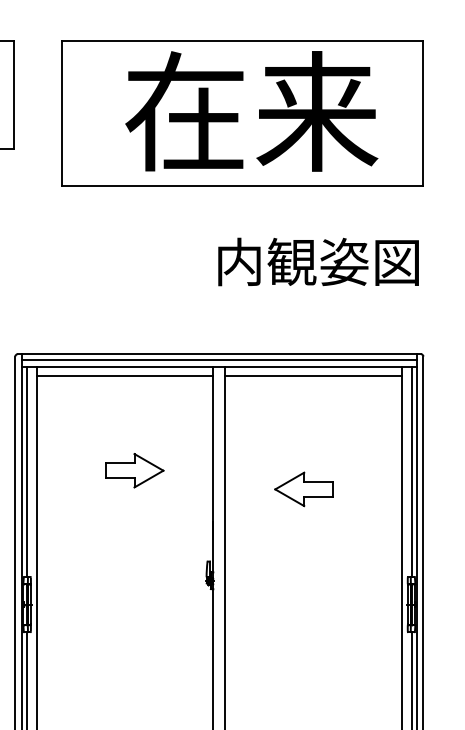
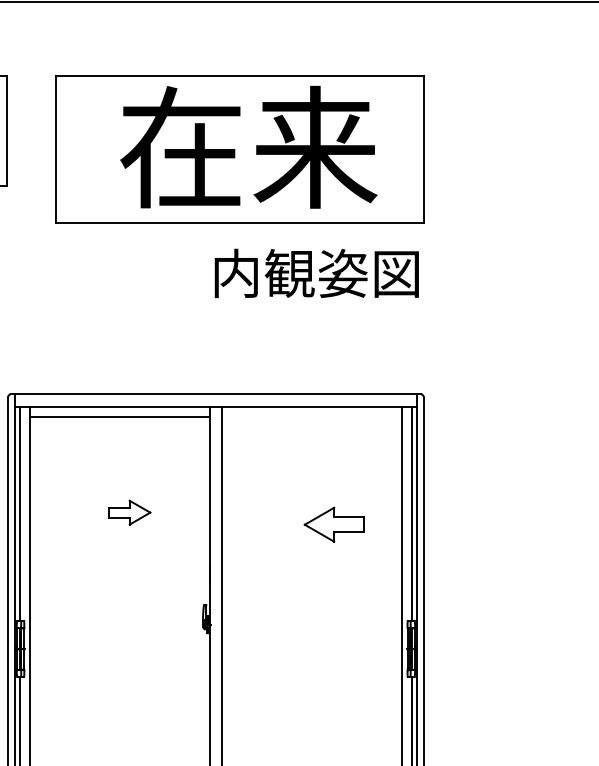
text: (318, 261) -> (316, 272), moved
line: (218, 359) -> (215, 399), removed
line: (313, 376) -> (311, 416), removed
part: (134, 470) -> (129, 512), size x0.7
part: (303, 489) -> (333, 524), moved

